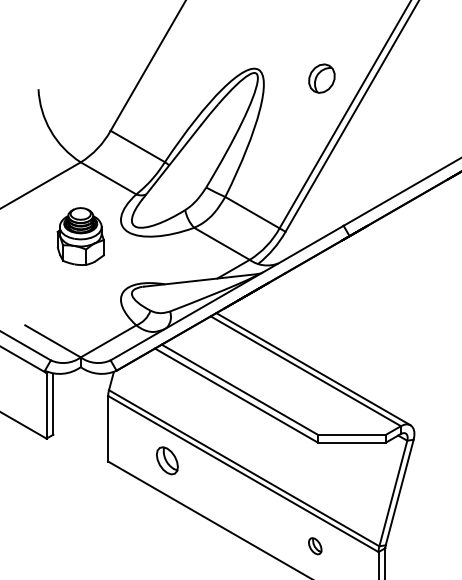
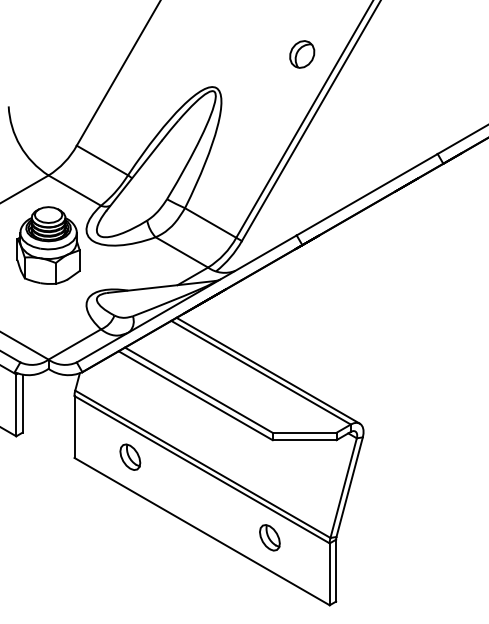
part: (322, 78) -> (302, 54), moved
part: (80, 236) -> (48, 245), size x1.43
part: (314, 545) -> (269, 537), size x1.67

